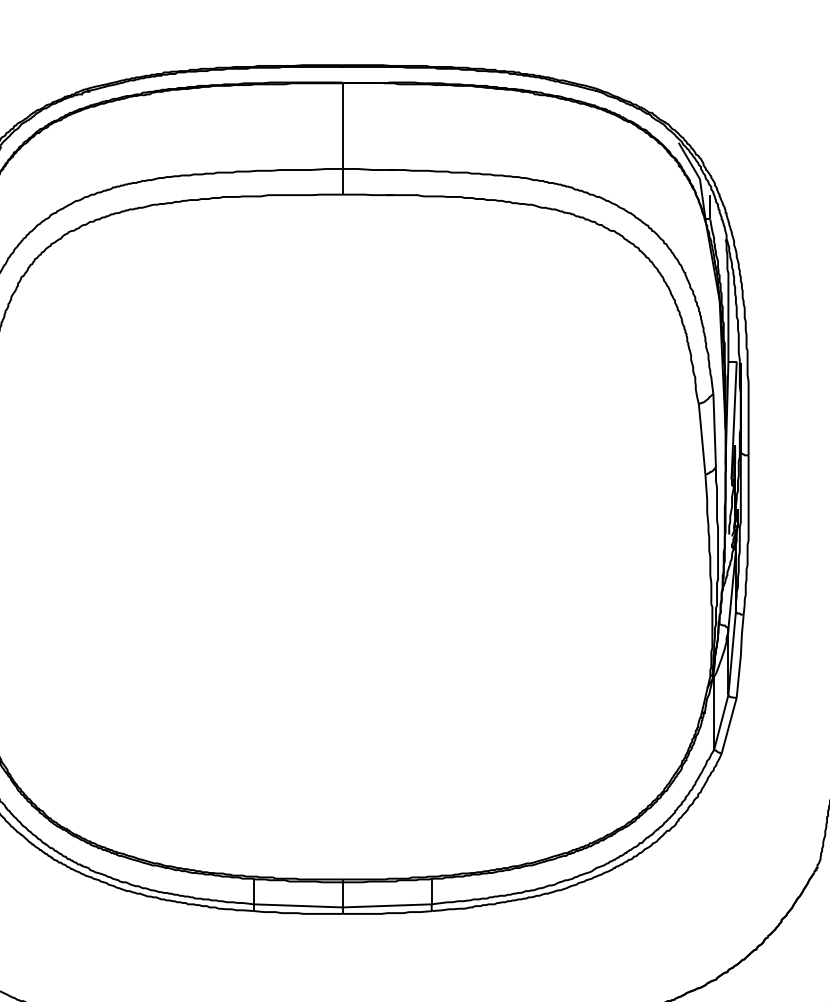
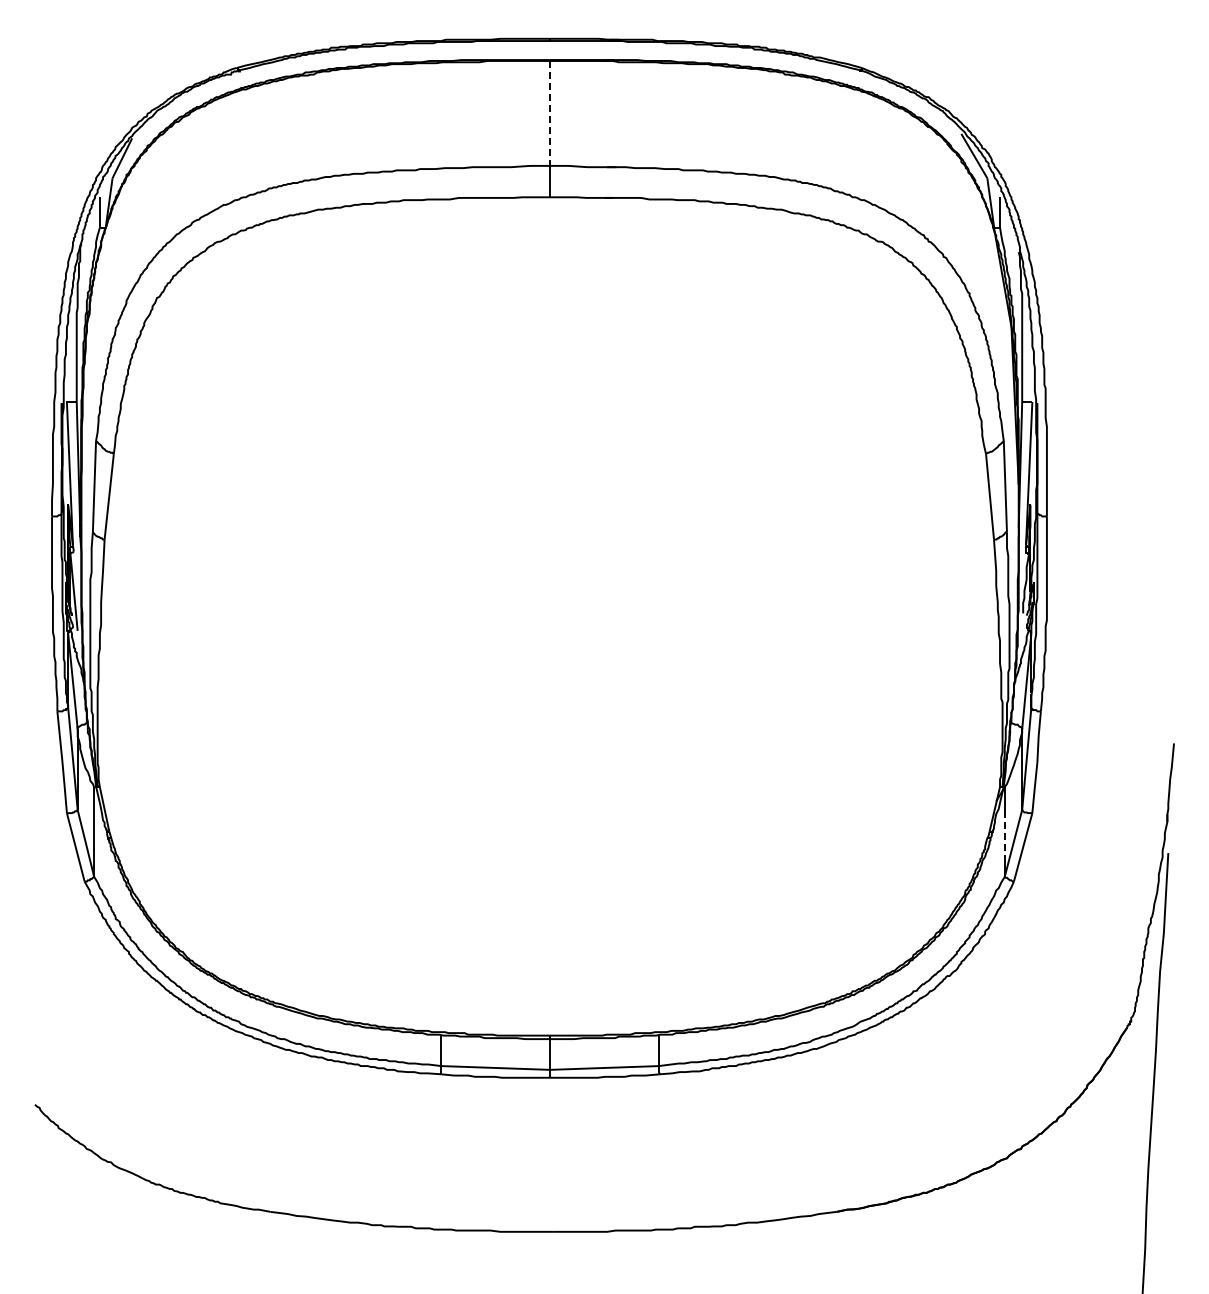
line: (342, 126) -> (549, 113), solid -> dashed
line: (713, 719) -> (1004, 839), solid -> dashed

